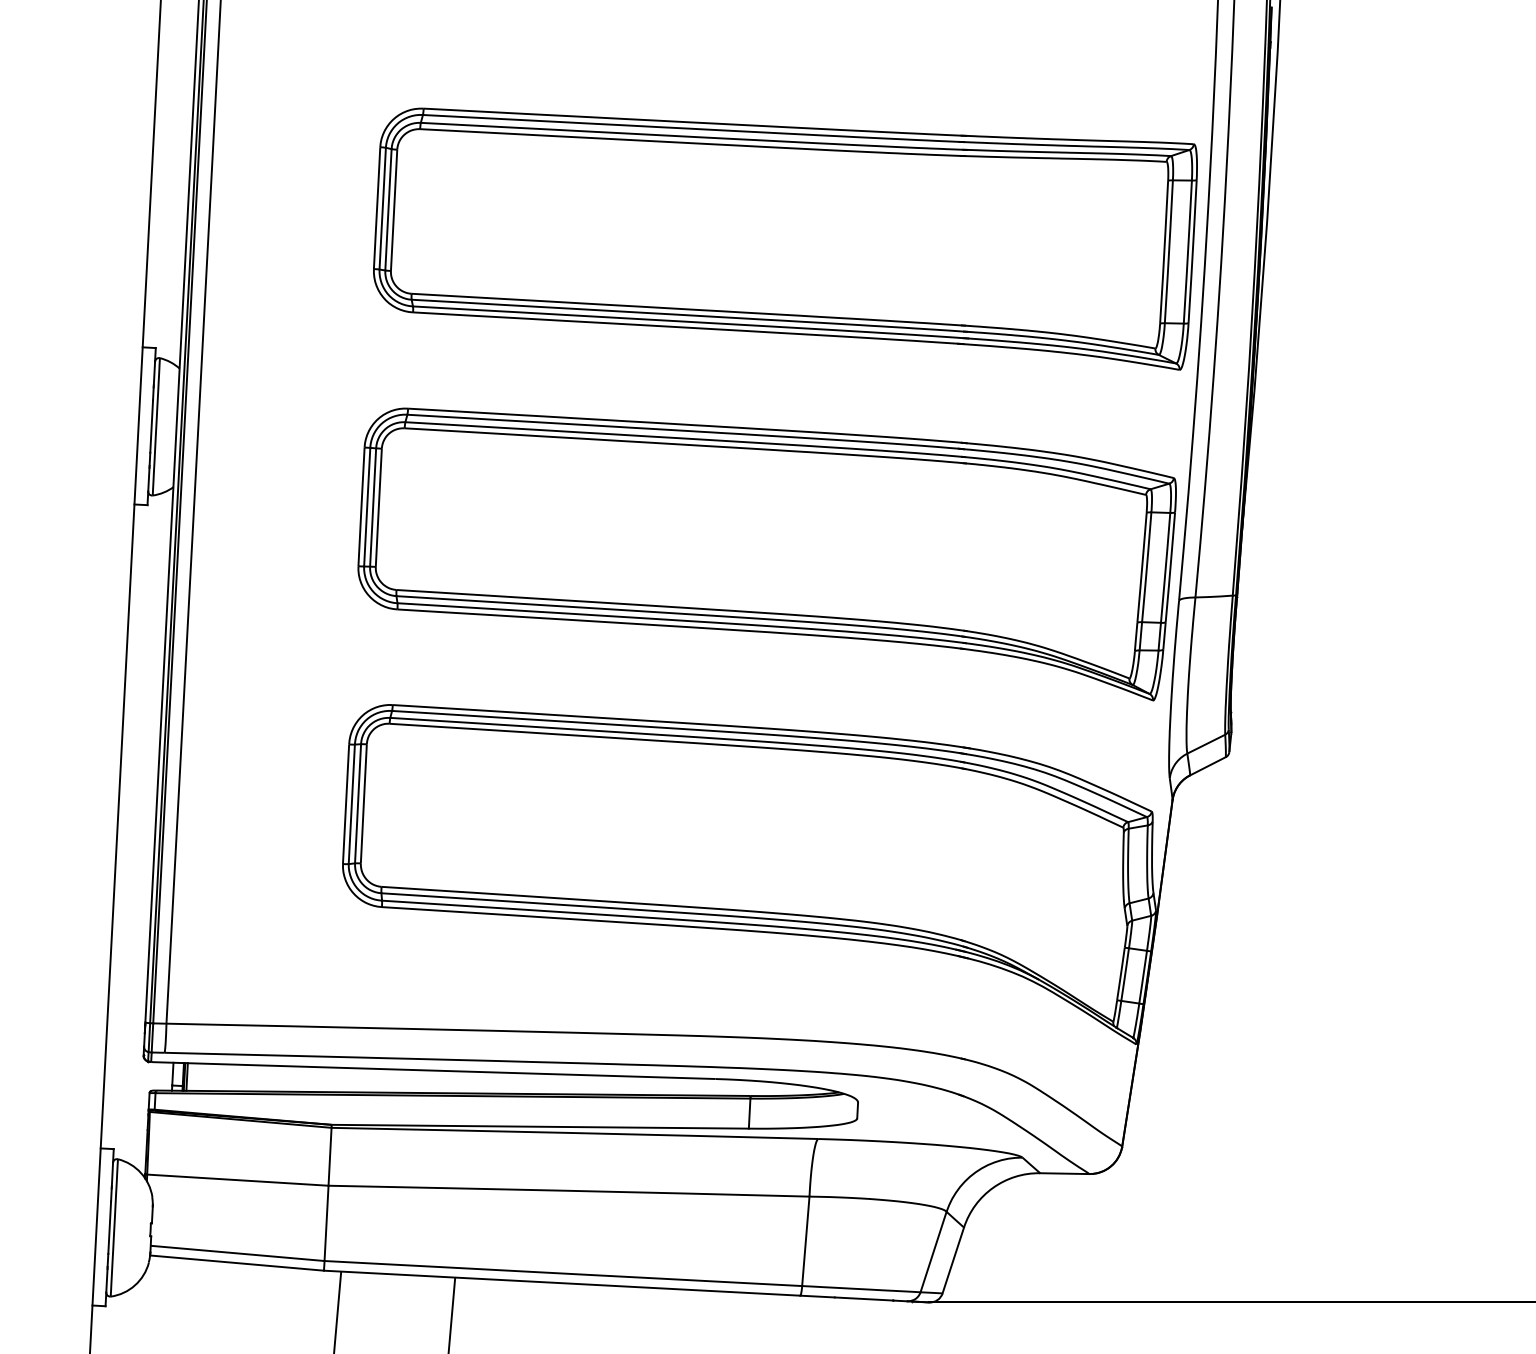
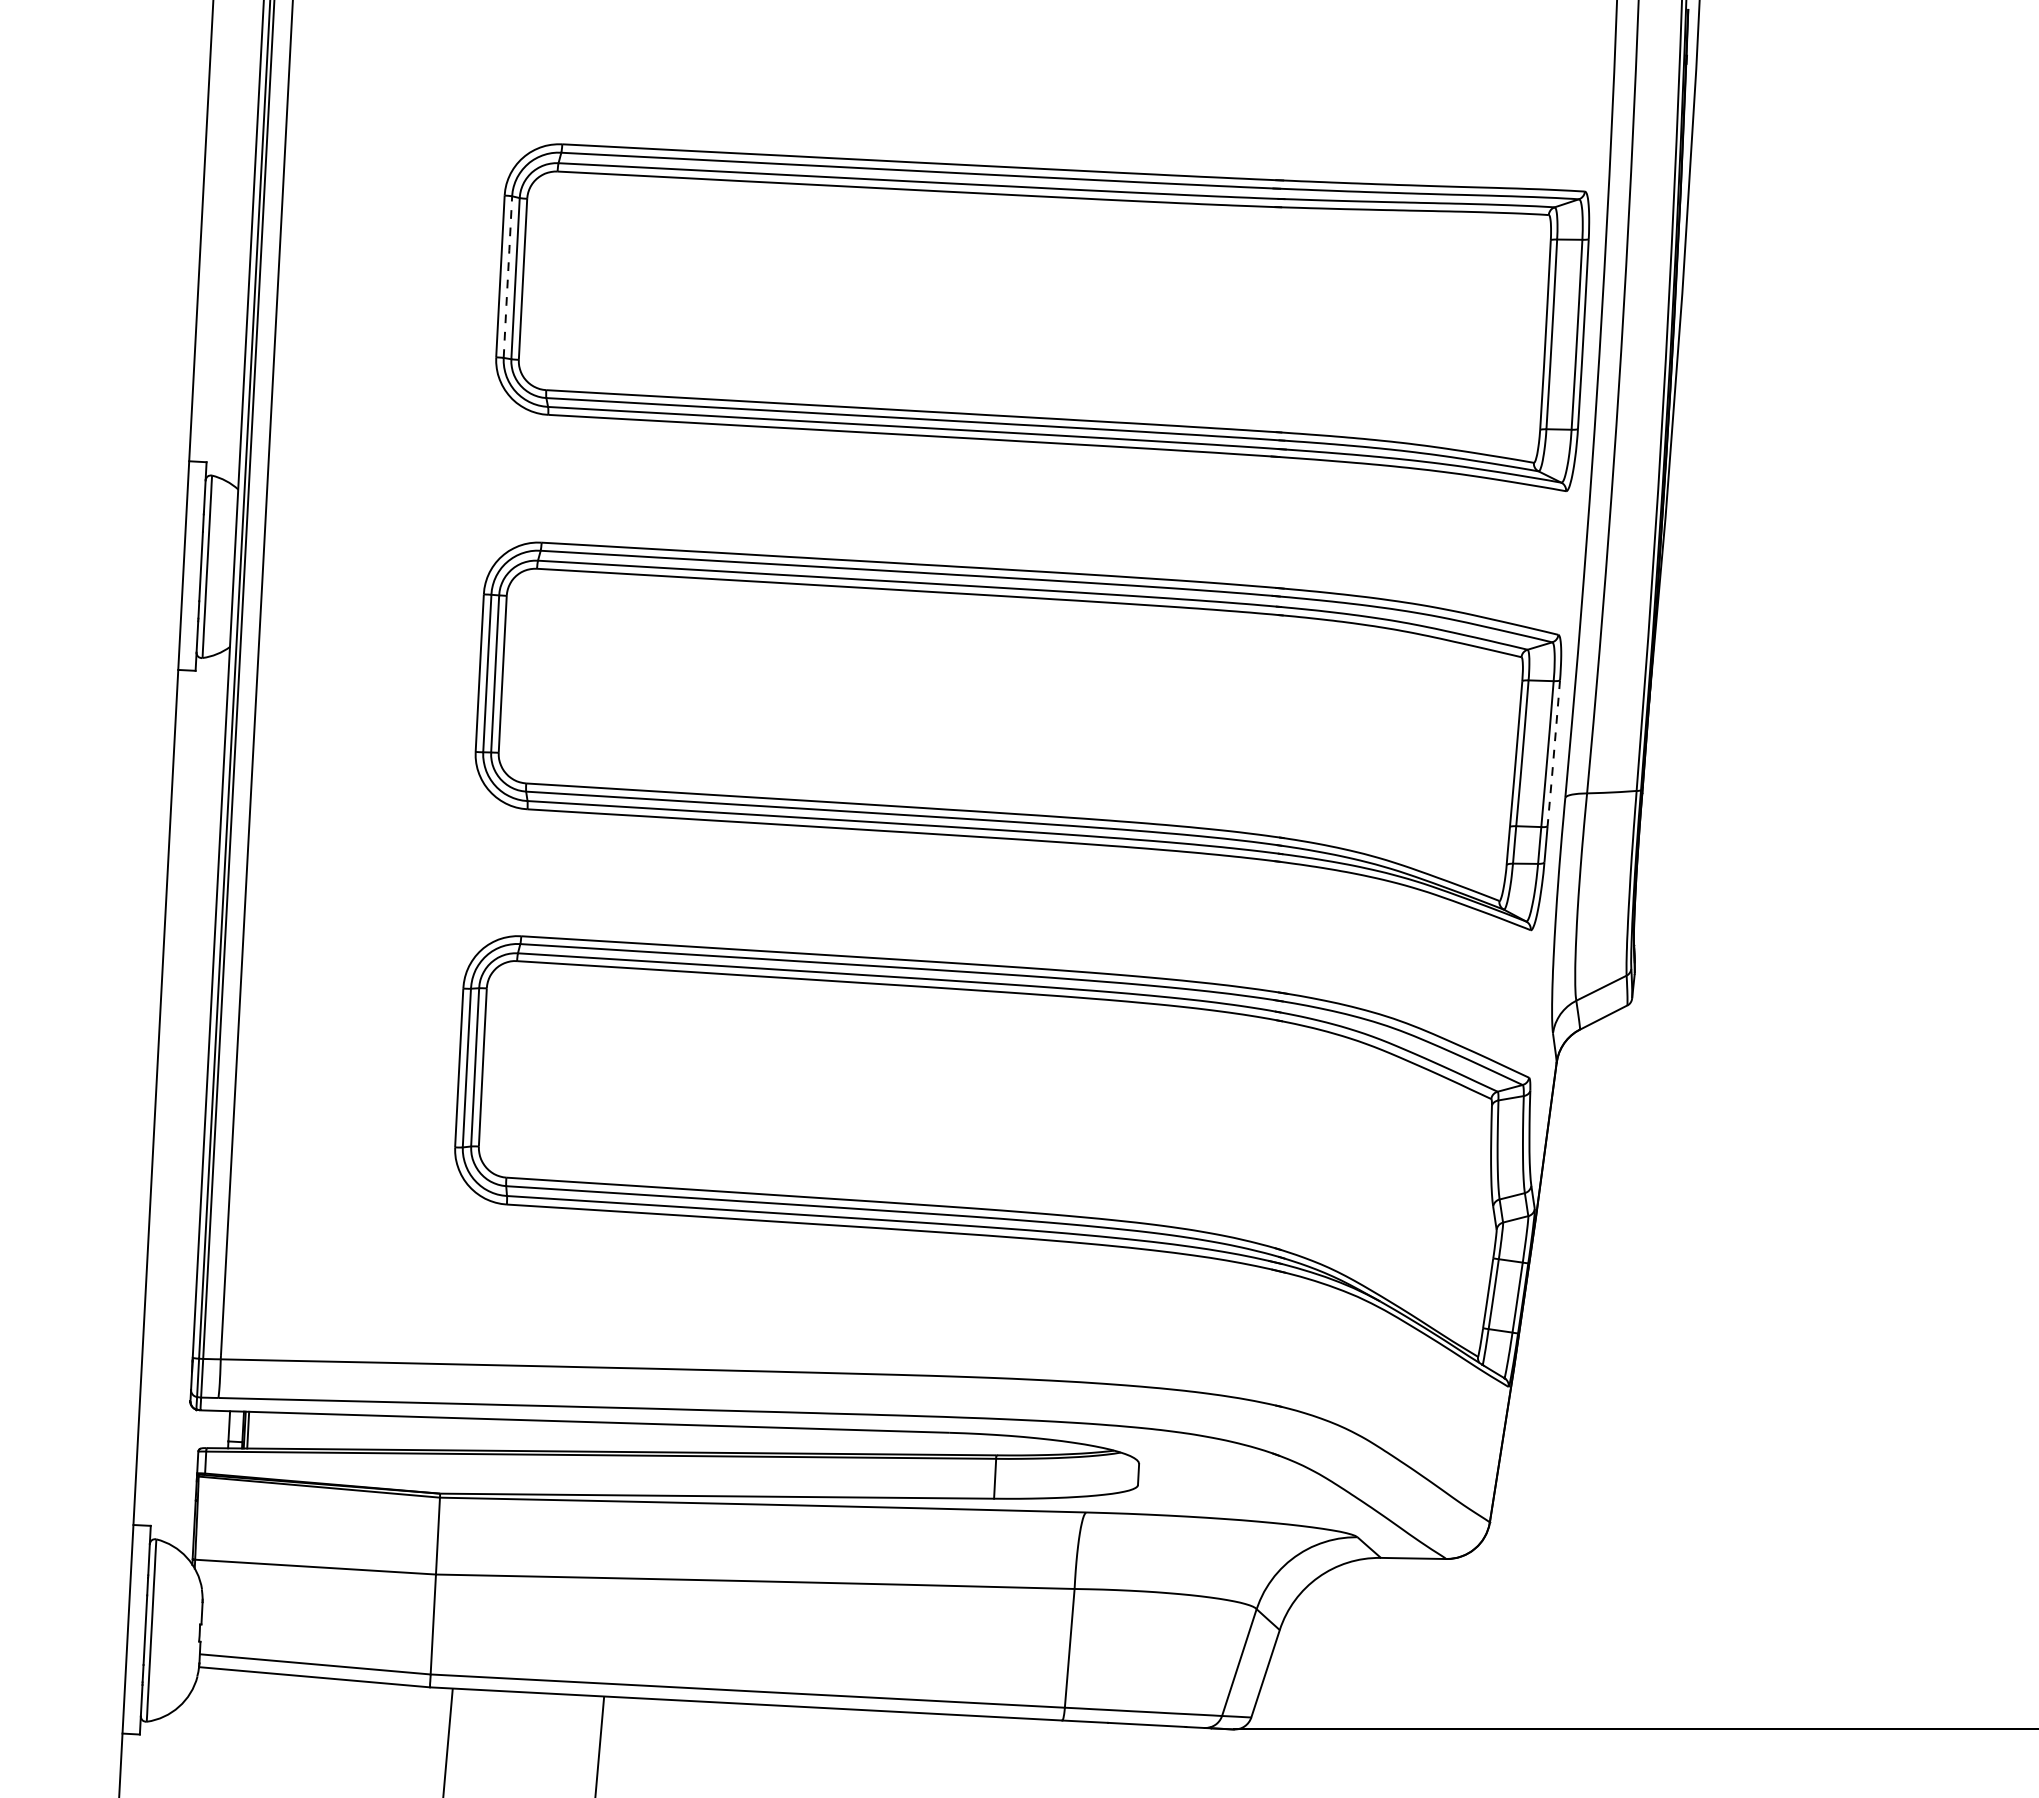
line: (382, 208) -> (507, 277), solid -> dashed
line: (1170, 567) -> (1553, 753), solid -> dashed

